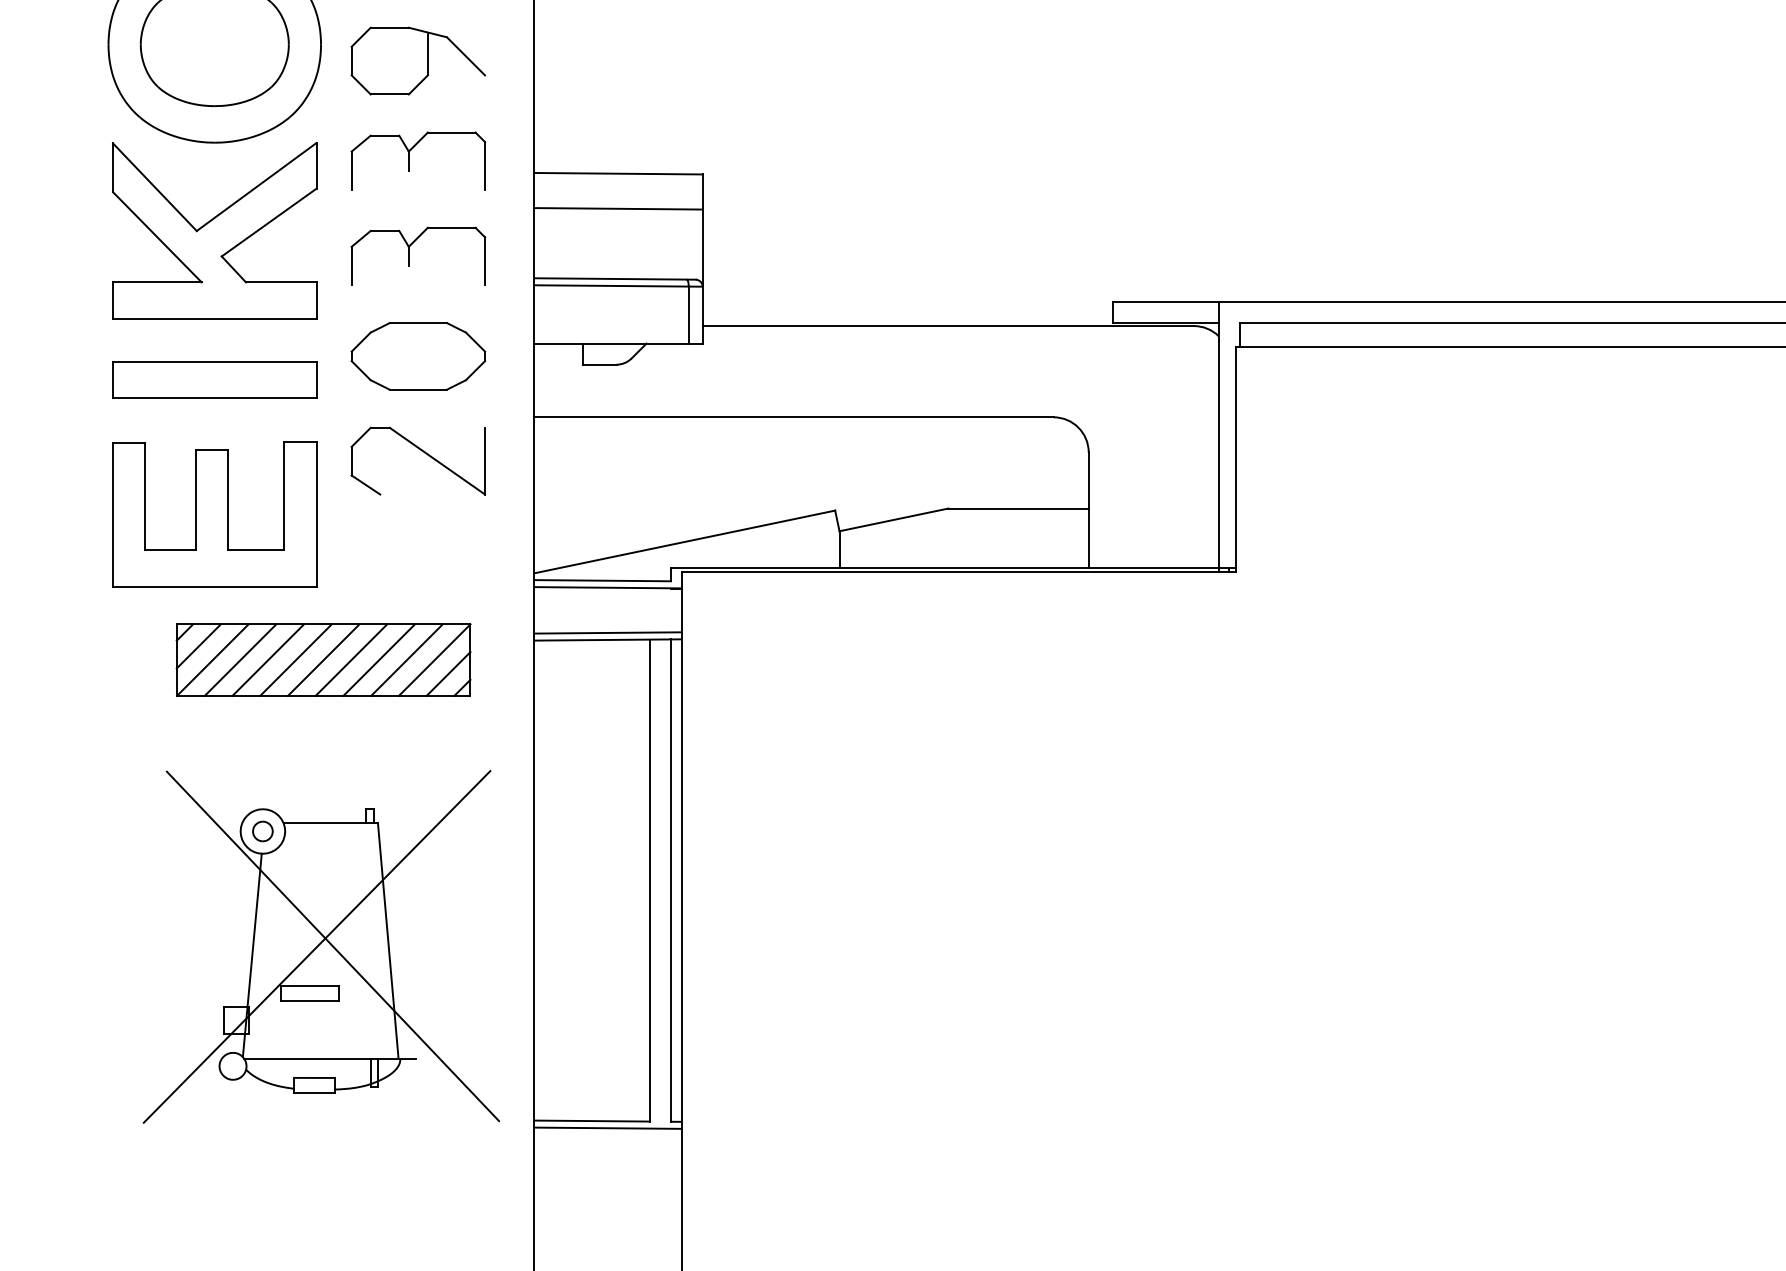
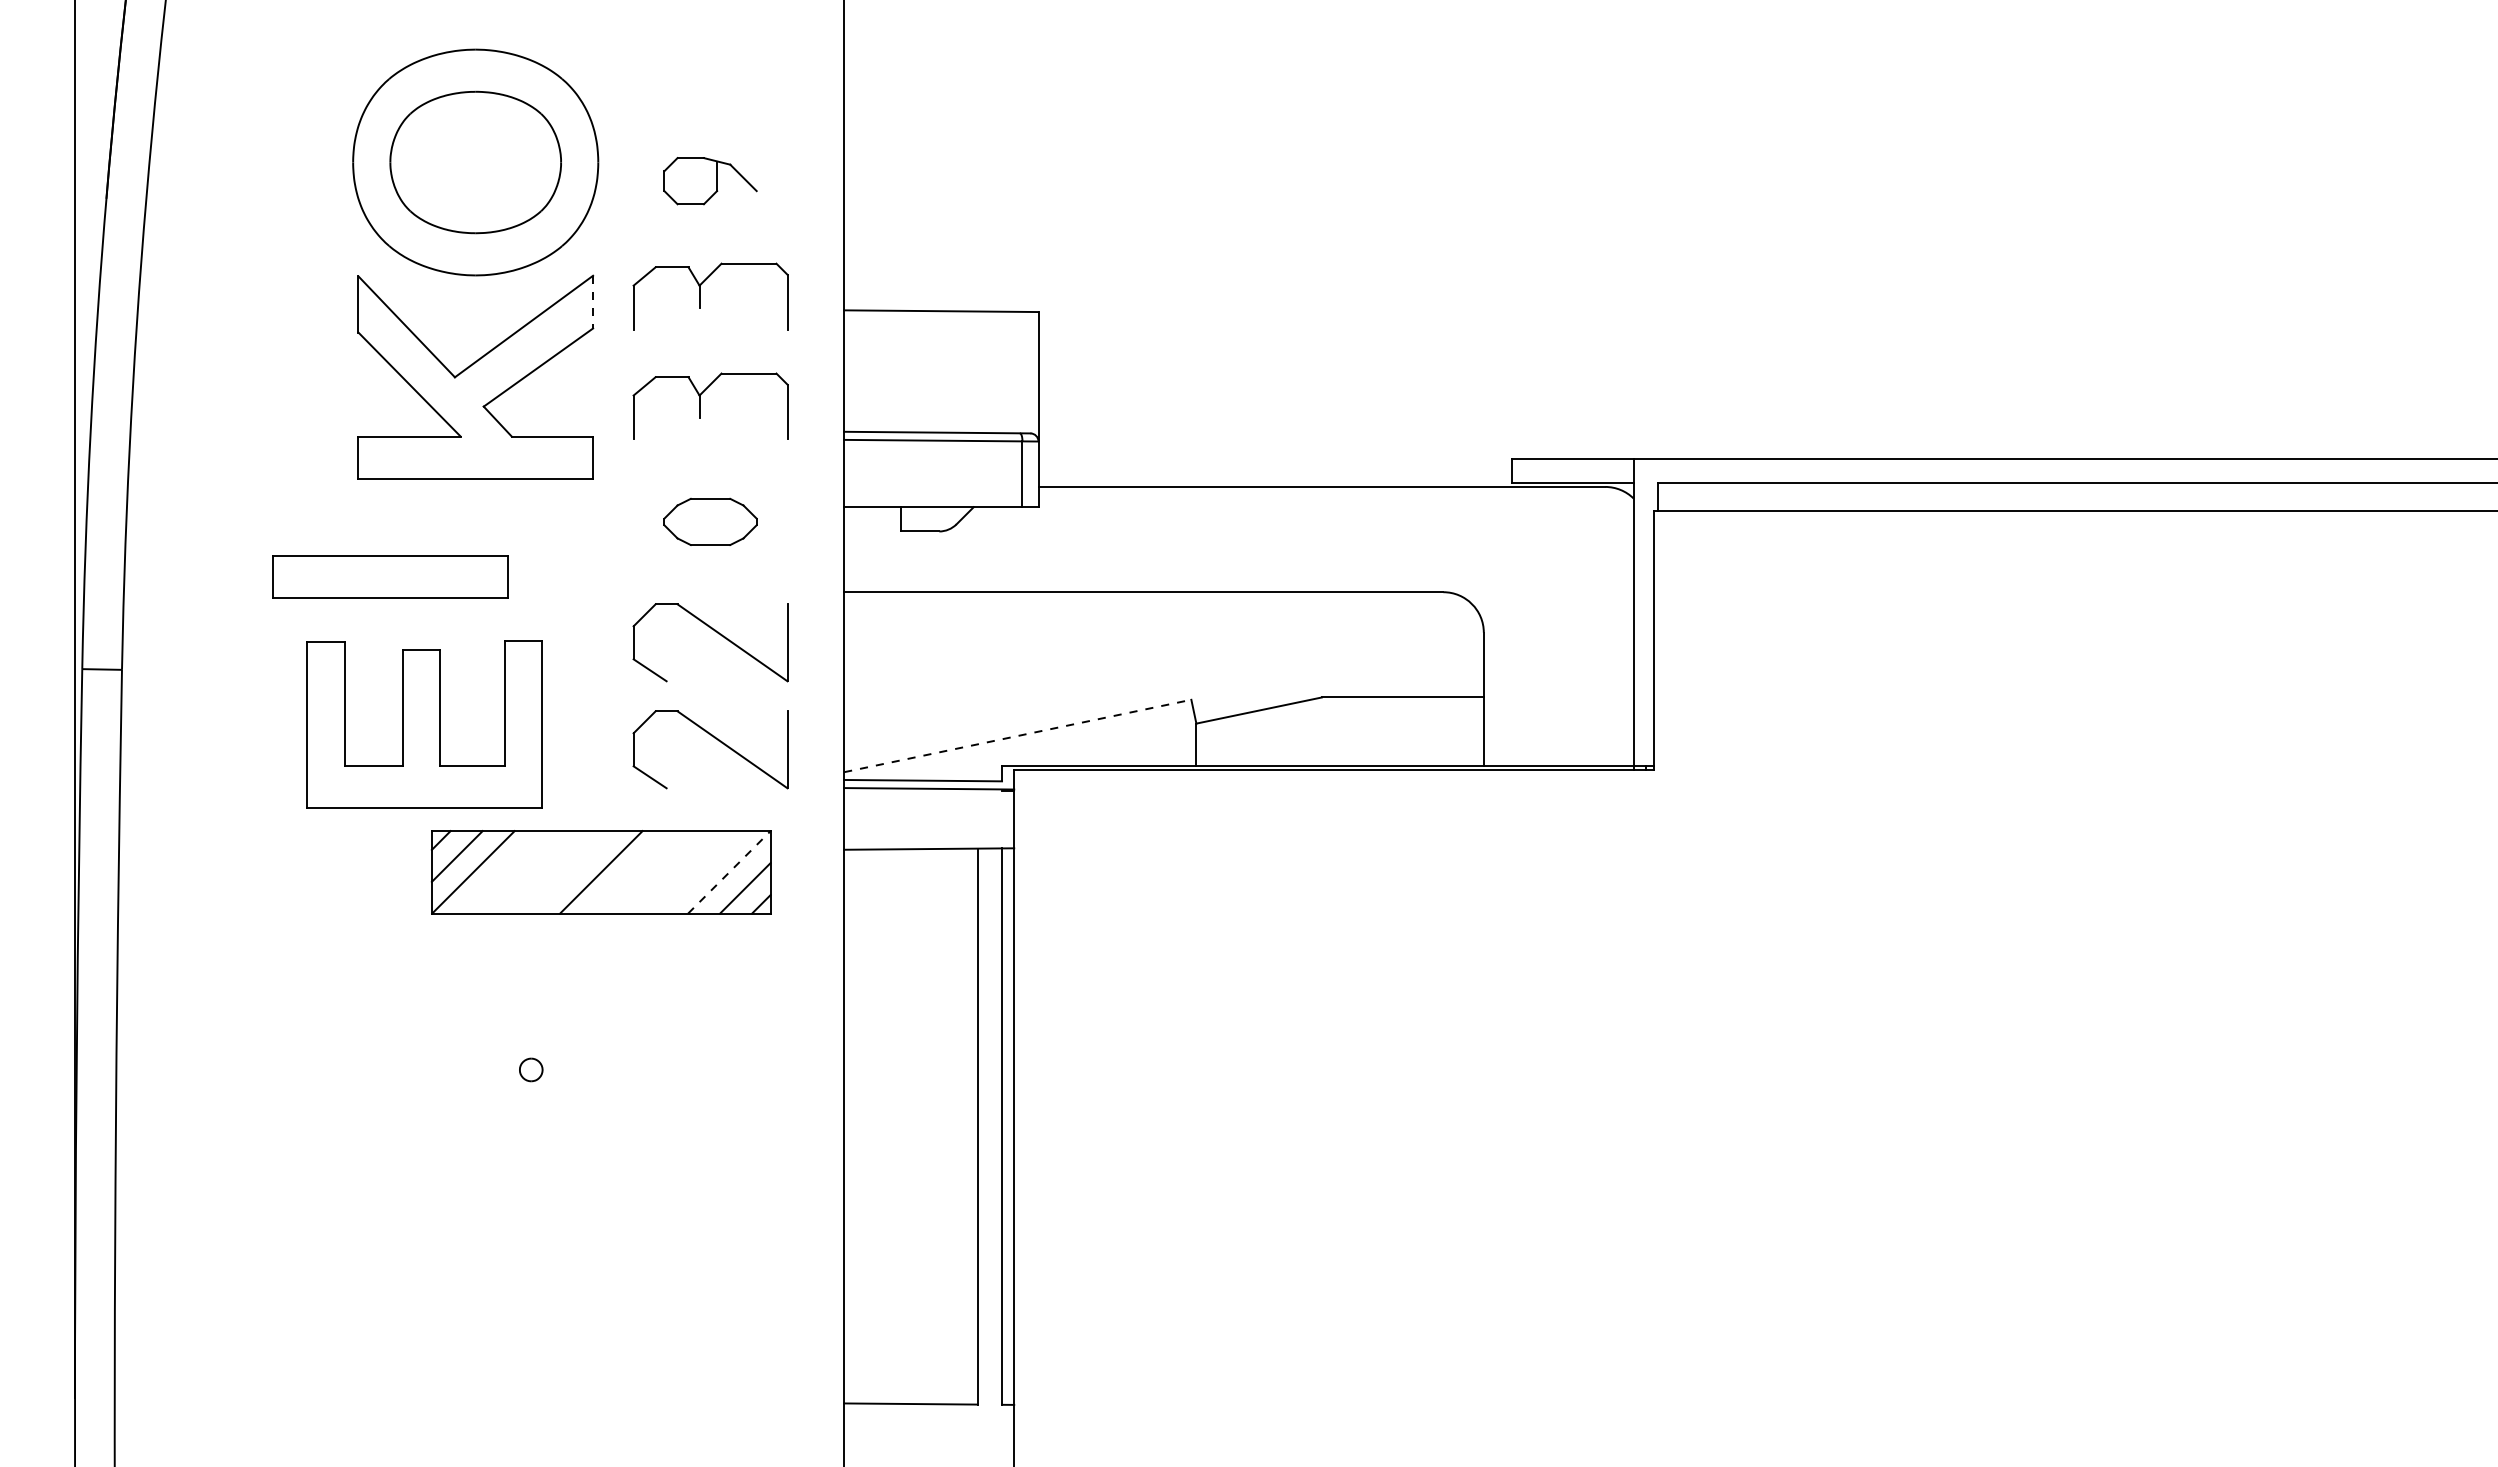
part: (418, 60) -> (710, 180), size x0.6
line: (316, 166) -> (593, 302), solid -> dashed
line: (618, 208) -> (941, 351), removed
part: (418, 356) -> (710, 521), size x0.6
part: (214, 379) -> (390, 576), moved
part: (214, 514) -> (424, 724), moved
line: (685, 541) -> (1018, 735), solid -> dashed
part: (425, 546) -> (718, 741), added
line: (608, 632) -> (929, 840), removed
line: (434, 659) -> (729, 871), solid -> dashed
line: (240, 660) -> (505, 872), removed
line: (268, 660) -> (537, 872), removed
line: (296, 660) -> (569, 872), removed
line: (351, 660) -> (633, 872), removed
line: (379, 660) -> (665, 872), removed
line: (407, 660) -> (697, 872), removed
part: (321, 946) -> (598, 1202), removed
line: (608, 1128) -> (929, 1412), removed

